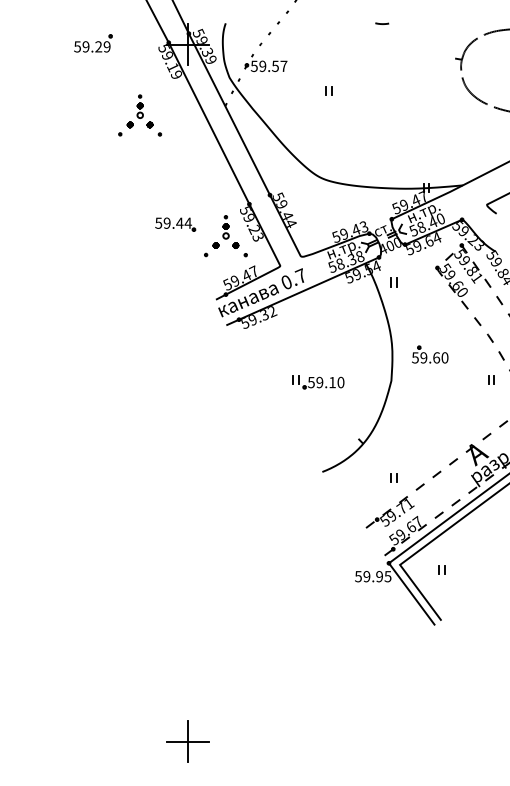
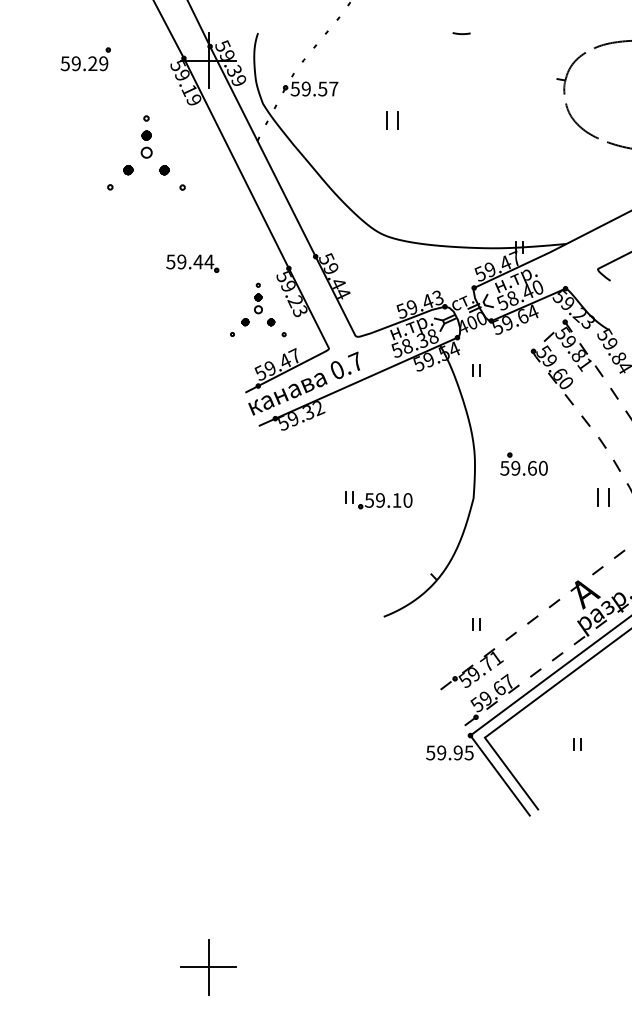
part: (328, 90) -> (391, 120), size x1.6
part: (140, 115) -> (147, 153), size x1.4
part: (175, 224) -> (192, 263), moved
part: (491, 379) -> (603, 496), size x1.6
part: (441, 569) -> (576, 743), moved

